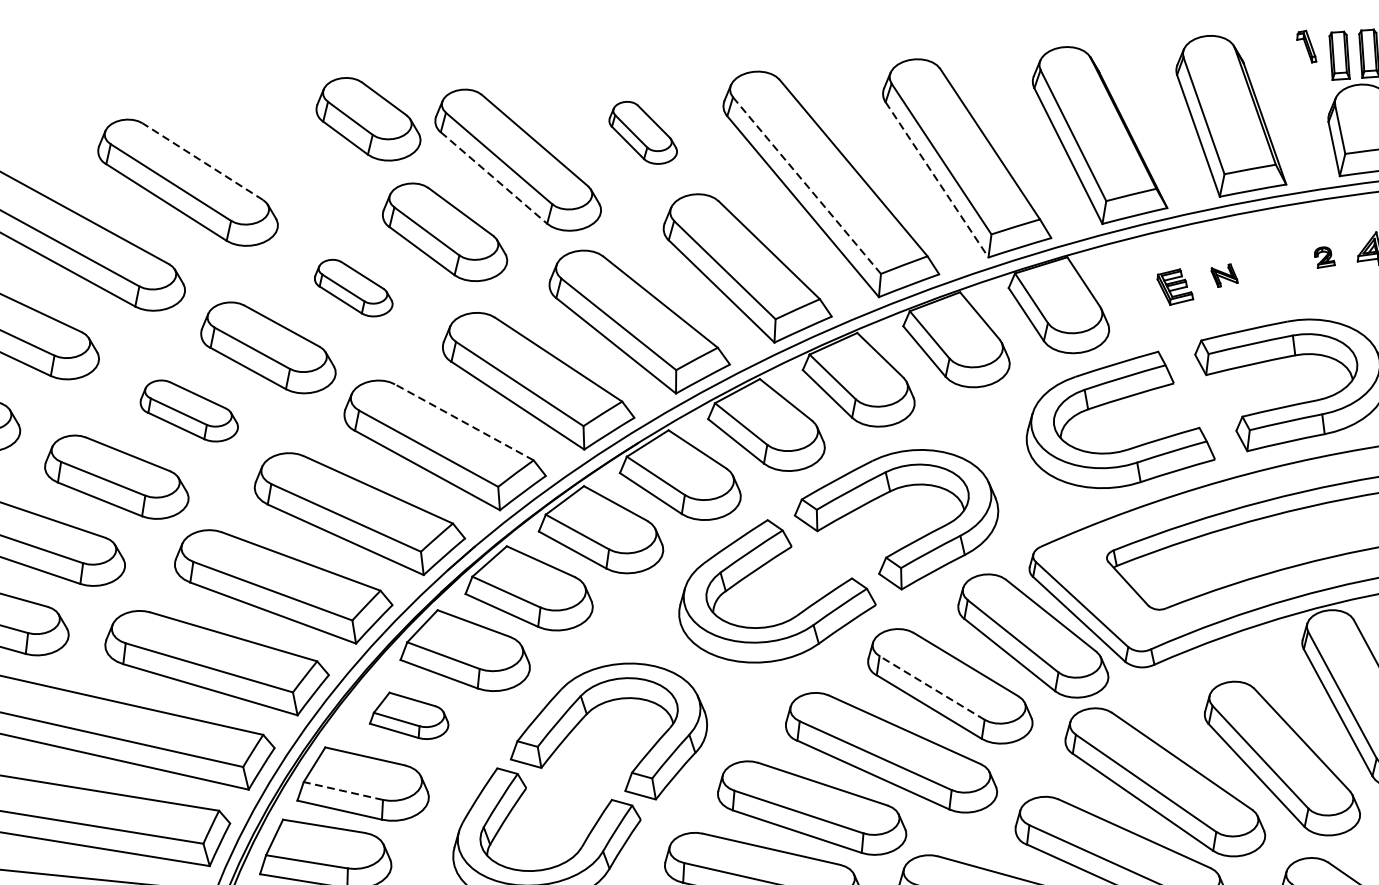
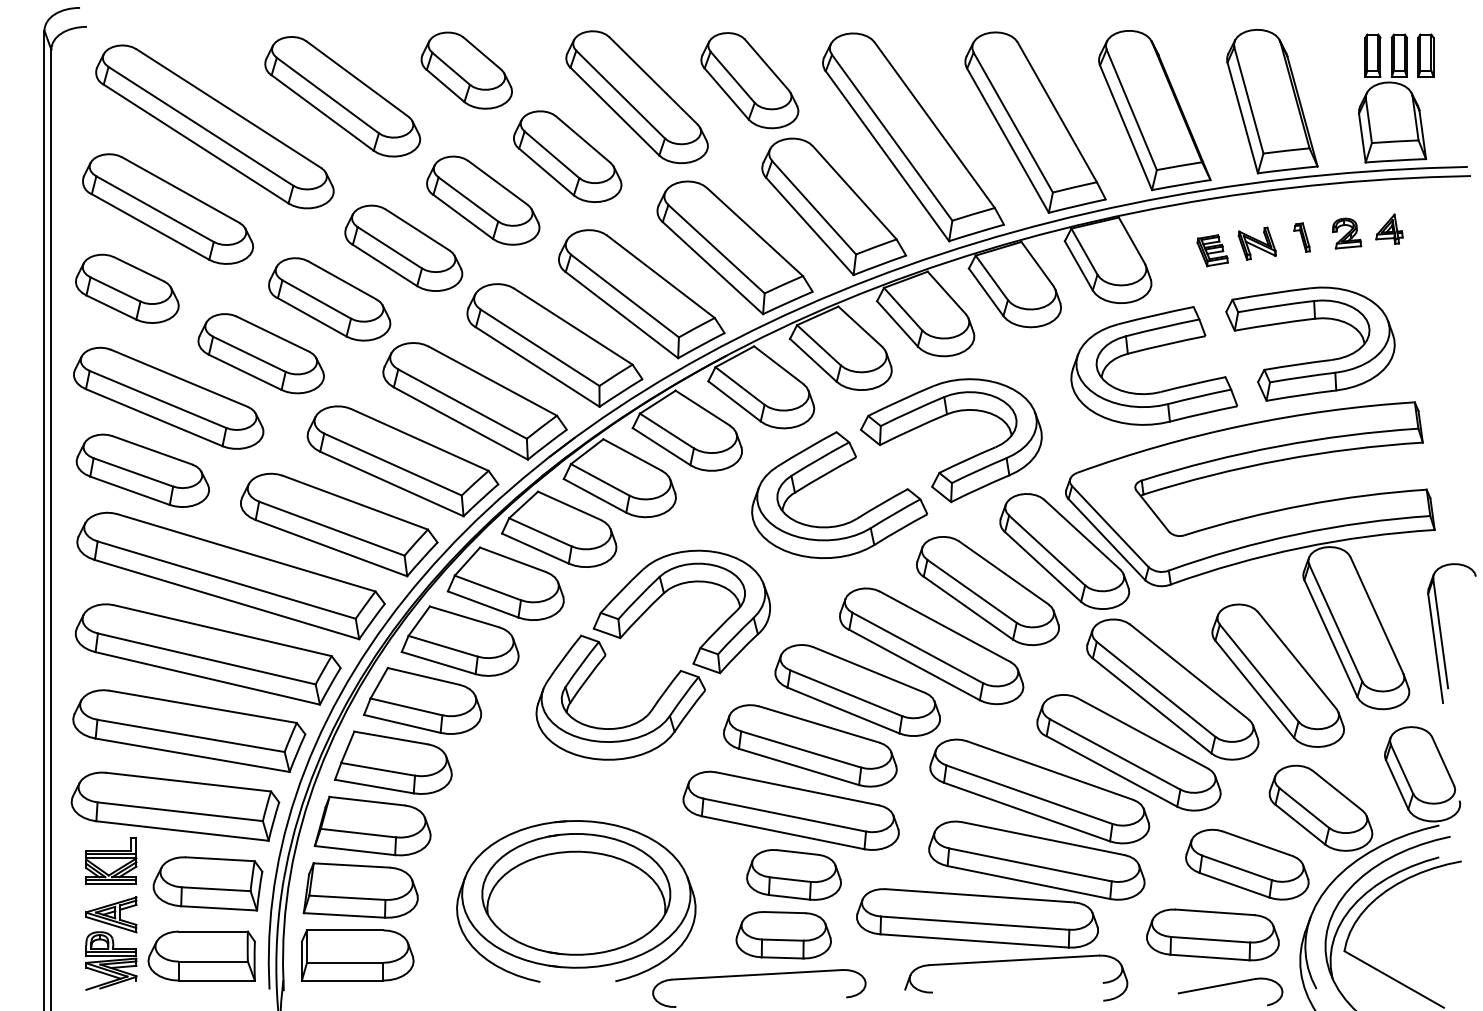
part: (1305, 46) -> (1301, 237), moved
part: (367, 119) -> (466, 70), moved
part: (642, 132) -> (749, 80), size x1.67
line: (202, 161) -> (357, 78), dashed -> solid
line: (494, 177) -> (615, 111), dashed -> solid
line: (937, 179) -> (1008, 140), dashed -> solid
line: (807, 186) -> (892, 138), dashed -> solid
part: (1325, 257) -> (1347, 233), size x1.67
part: (1223, 275) -> (1256, 243), size x1.67
part: (353, 287) -> (483, 200), size x1.67
part: (188, 411) -> (329, 299), size x1.43
line: (464, 422) -> (573, 326), dashed -> solid
line: (932, 688) -> (972, 591), dashed -> solid
part: (408, 715) -> (505, 583), size x1.67
line: (342, 791) -> (442, 646), dashed -> solid

